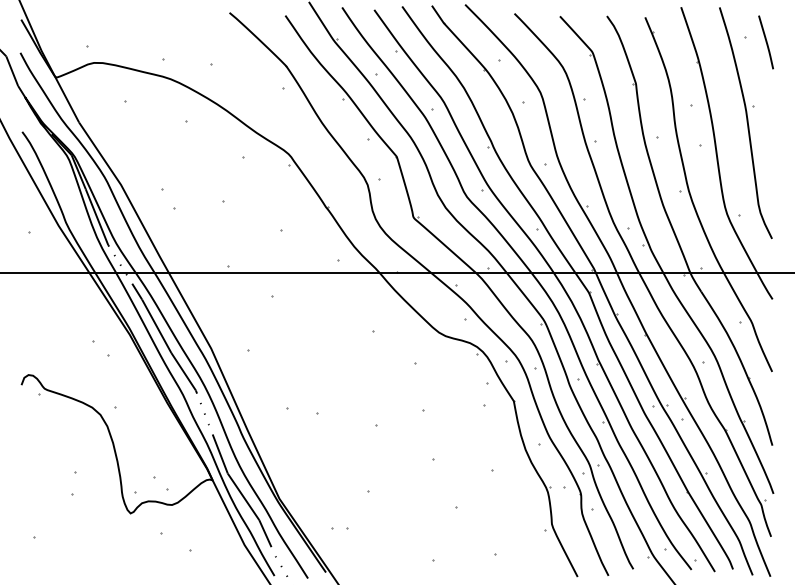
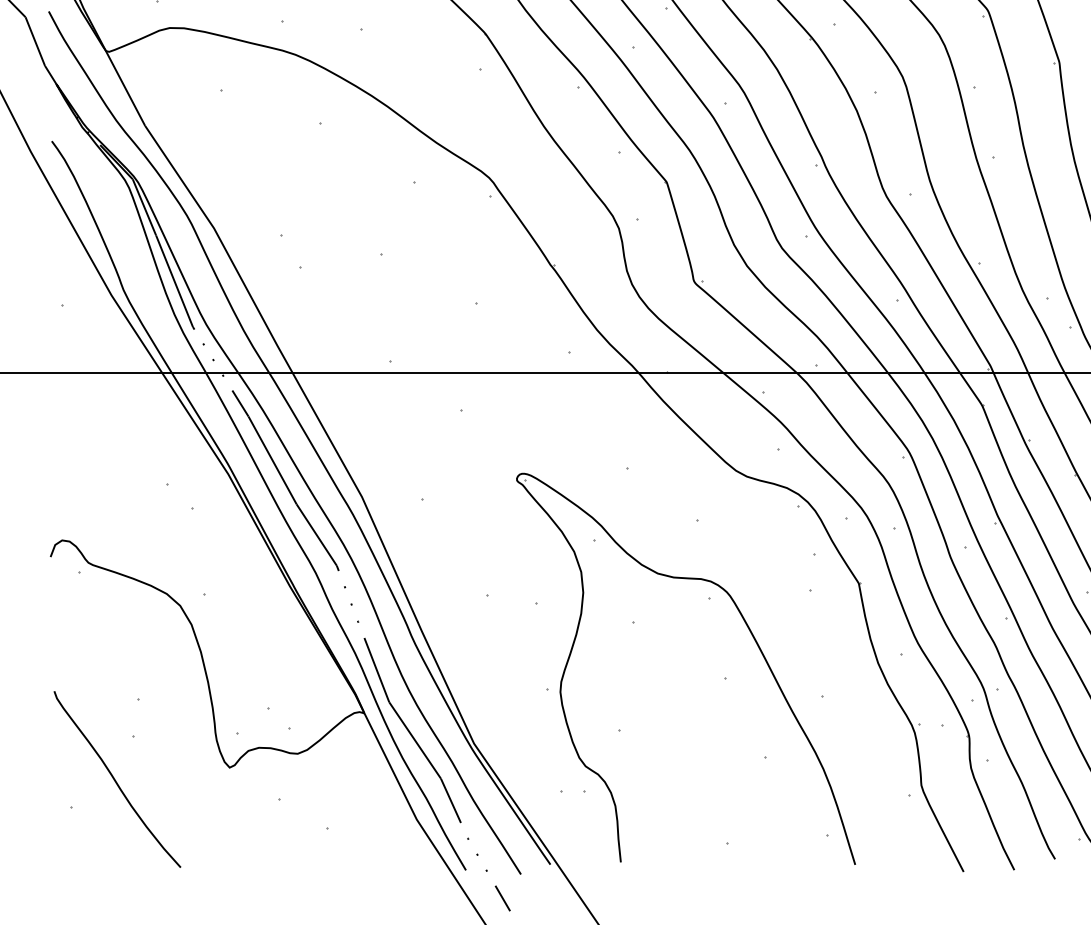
part: (446, 430) -> (748, 631), added
curve: (61, 520) -> (116, 779), added

